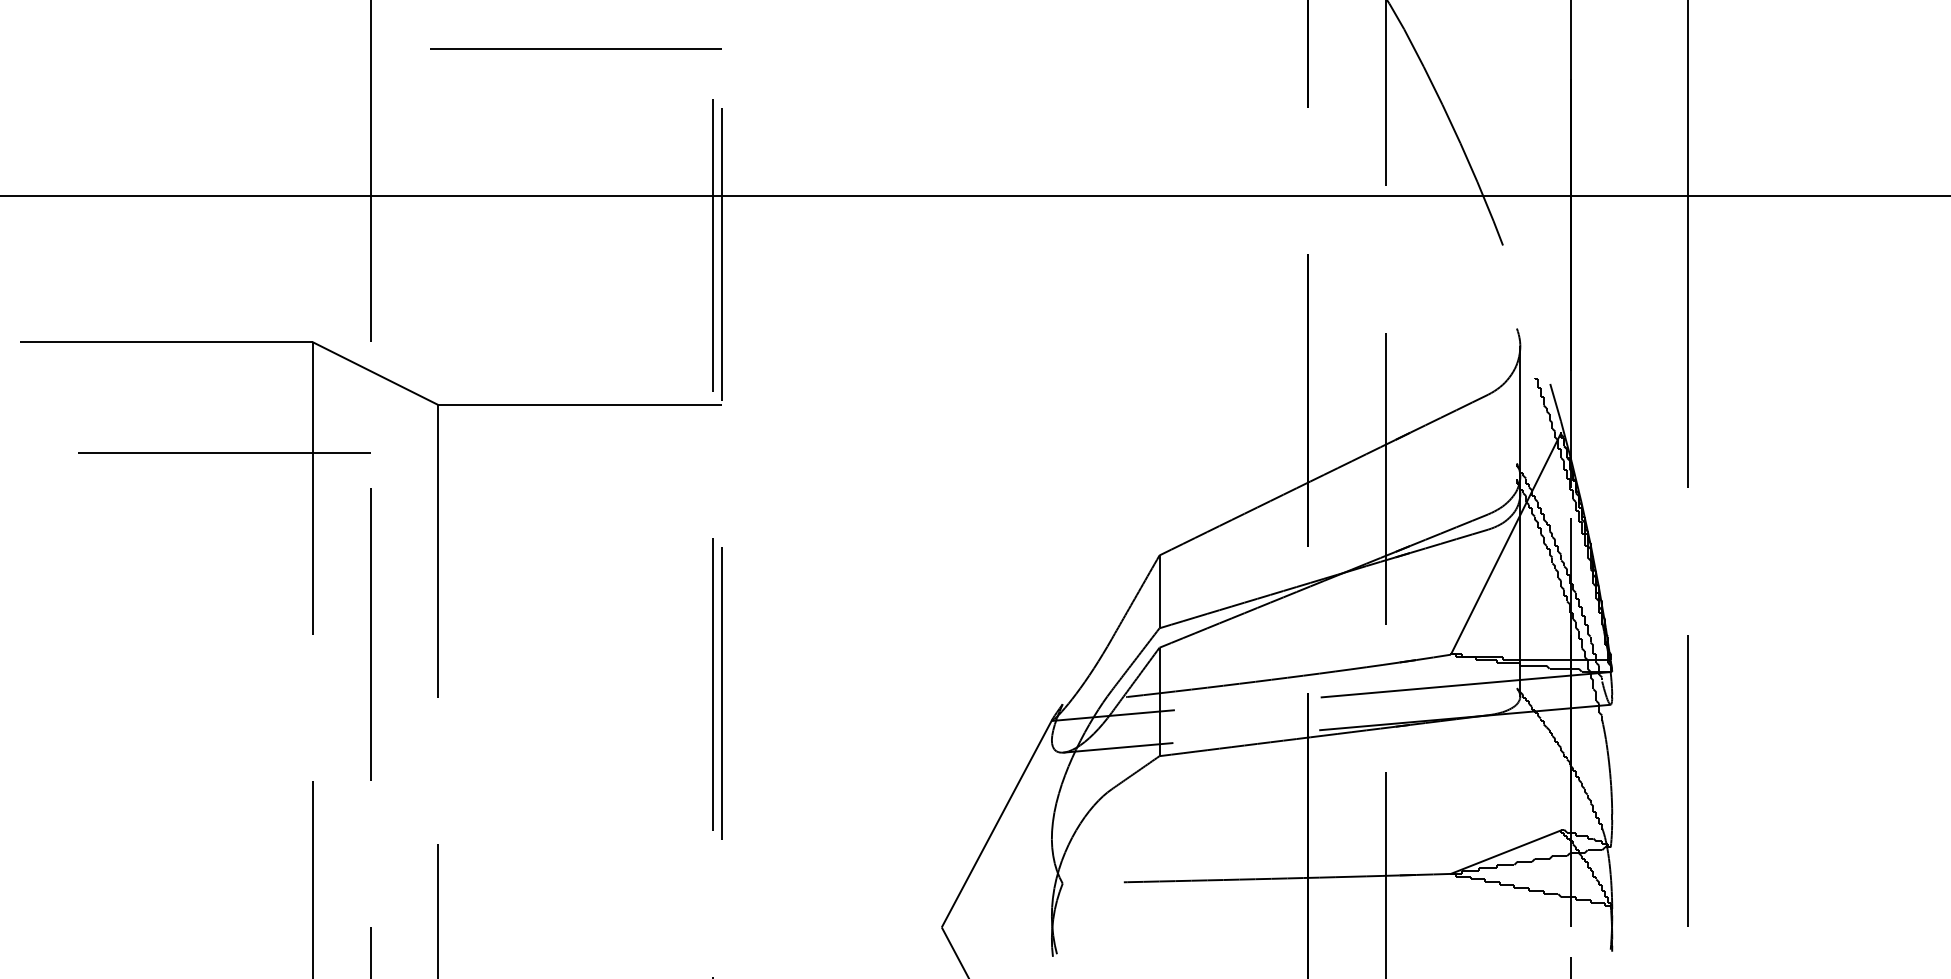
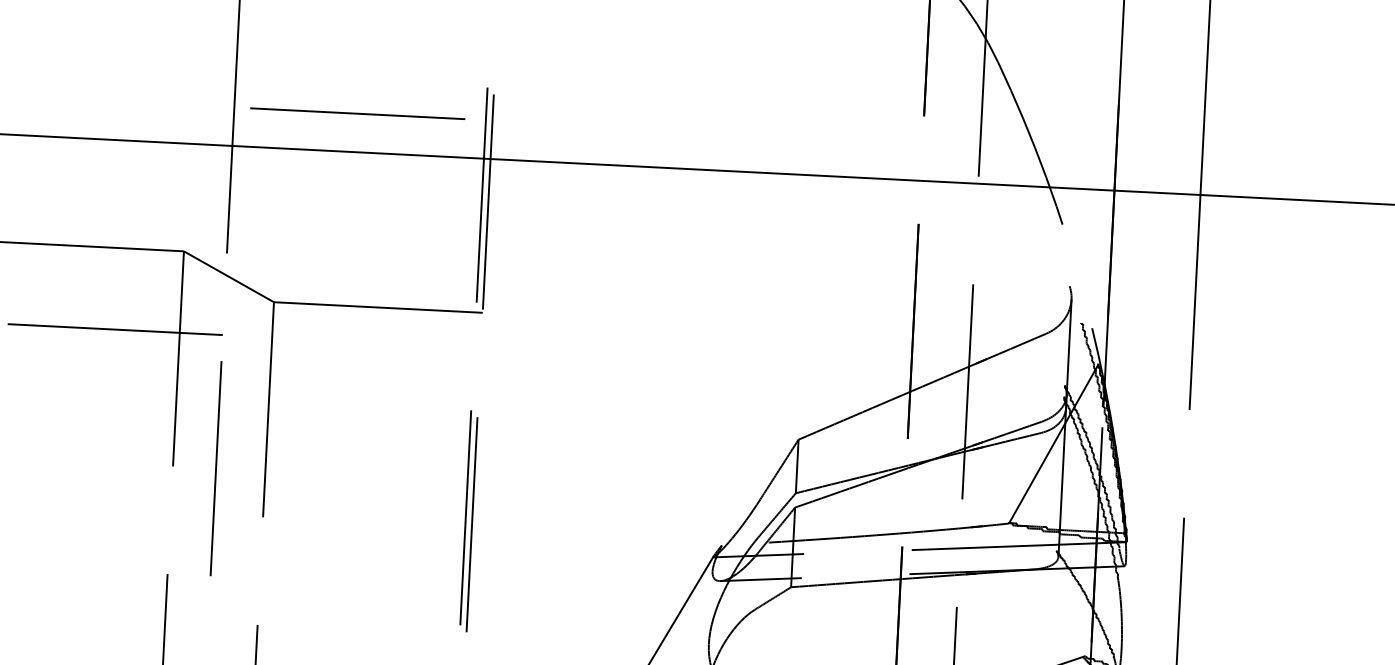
line: (575, 48) -> (357, 113), moved

